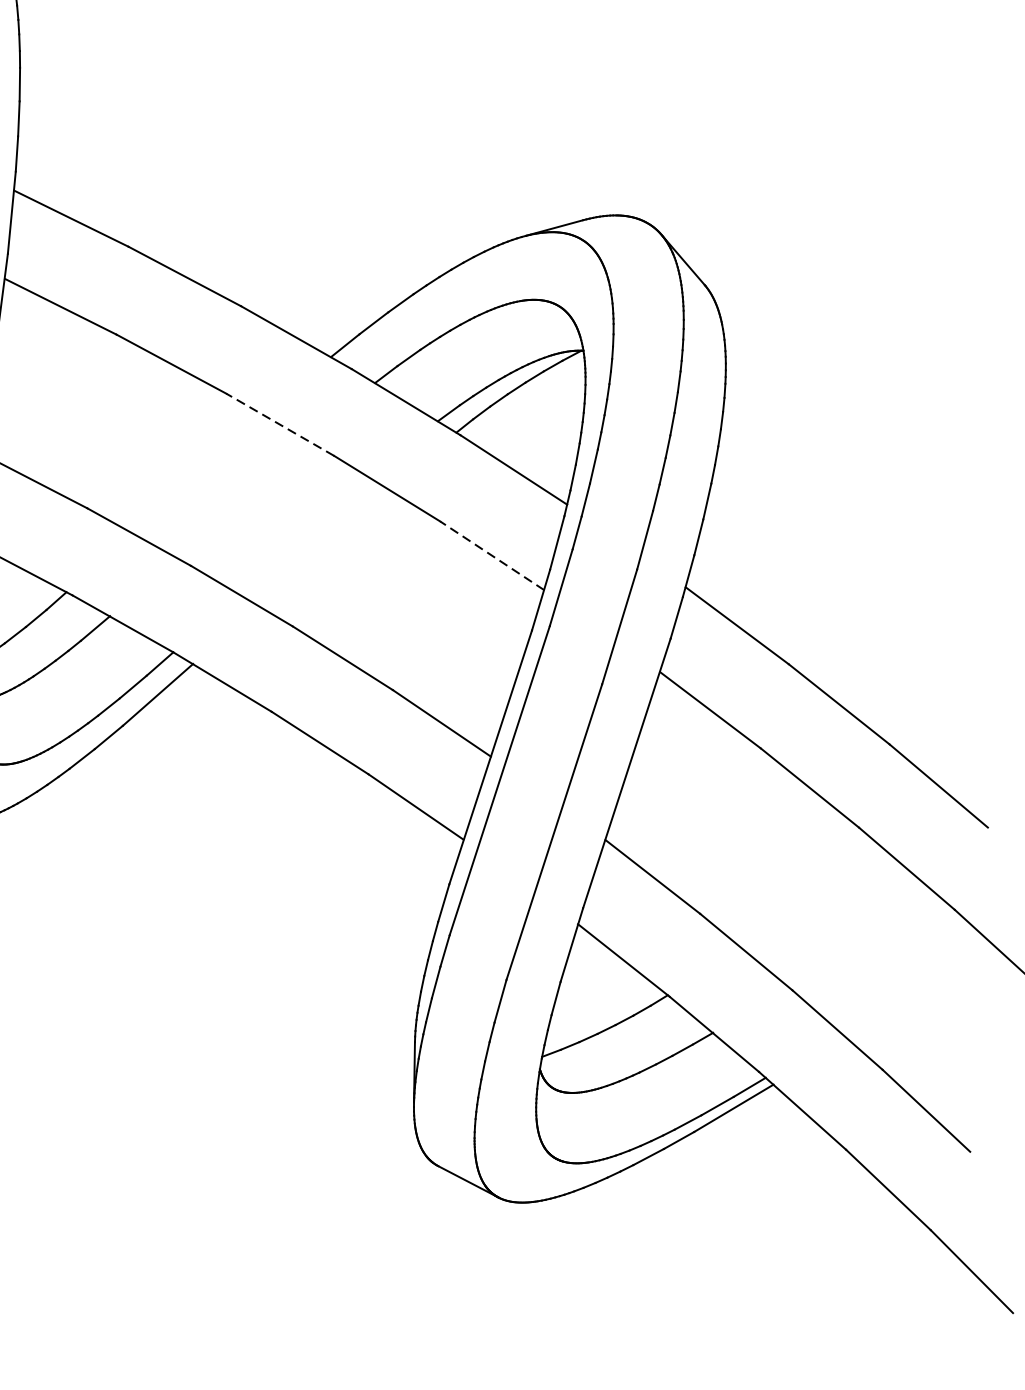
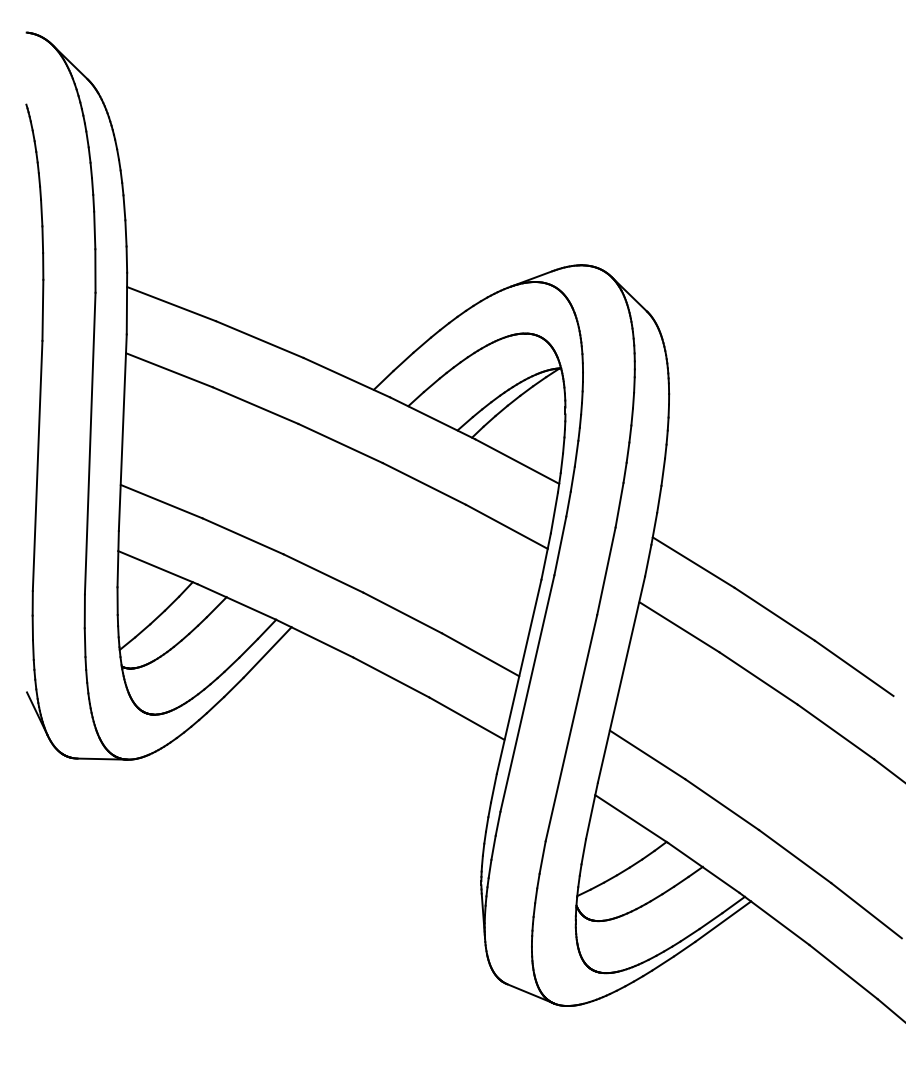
line: (280, 424) -> (340, 443), dashed -> solid
line: (491, 555) -> (506, 526), dashed -> solid

